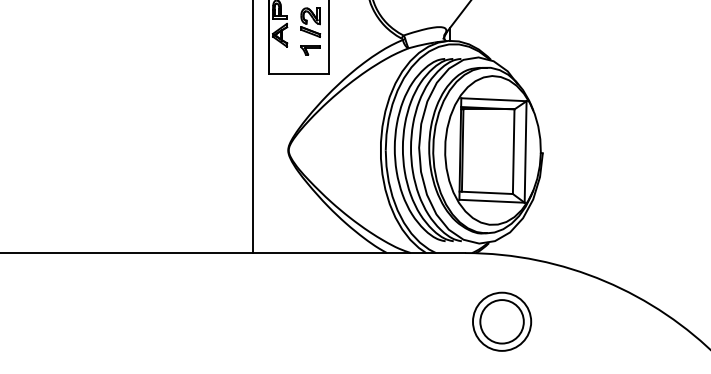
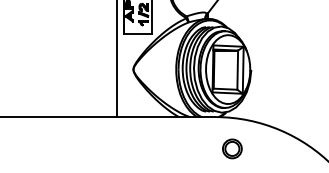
part: (502, 320) -> (232, 148), size x0.7

